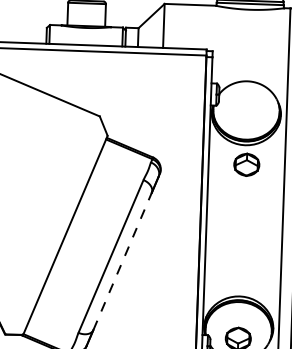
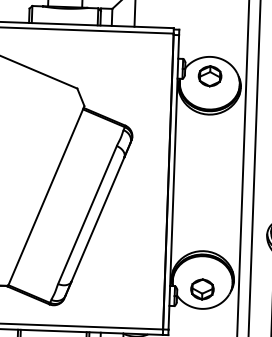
part: (246, 165) -> (209, 76), moved
line: (123, 261) -> (98, 219), dashed -> solid

